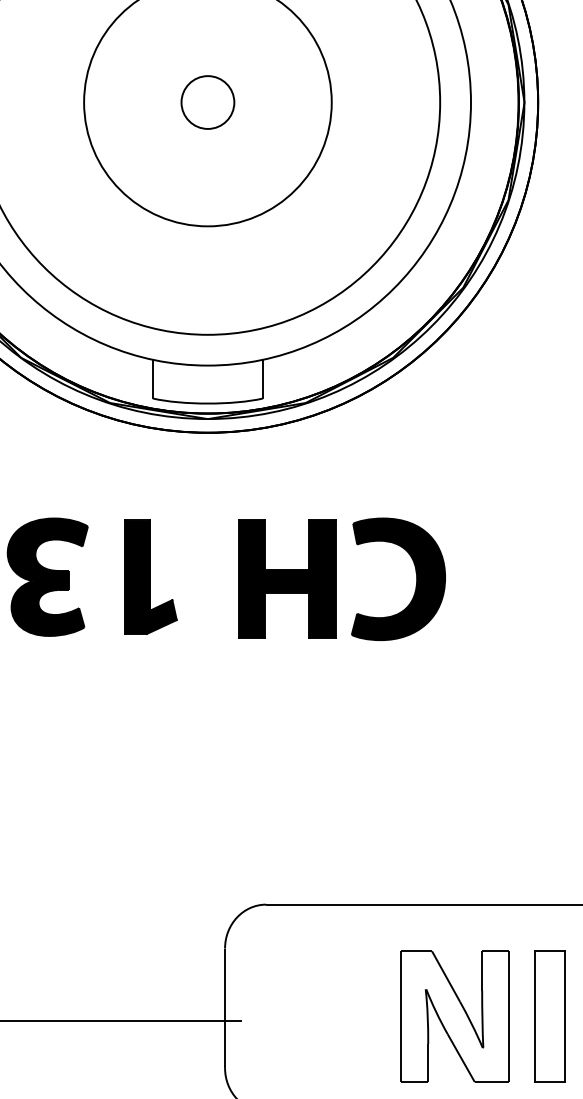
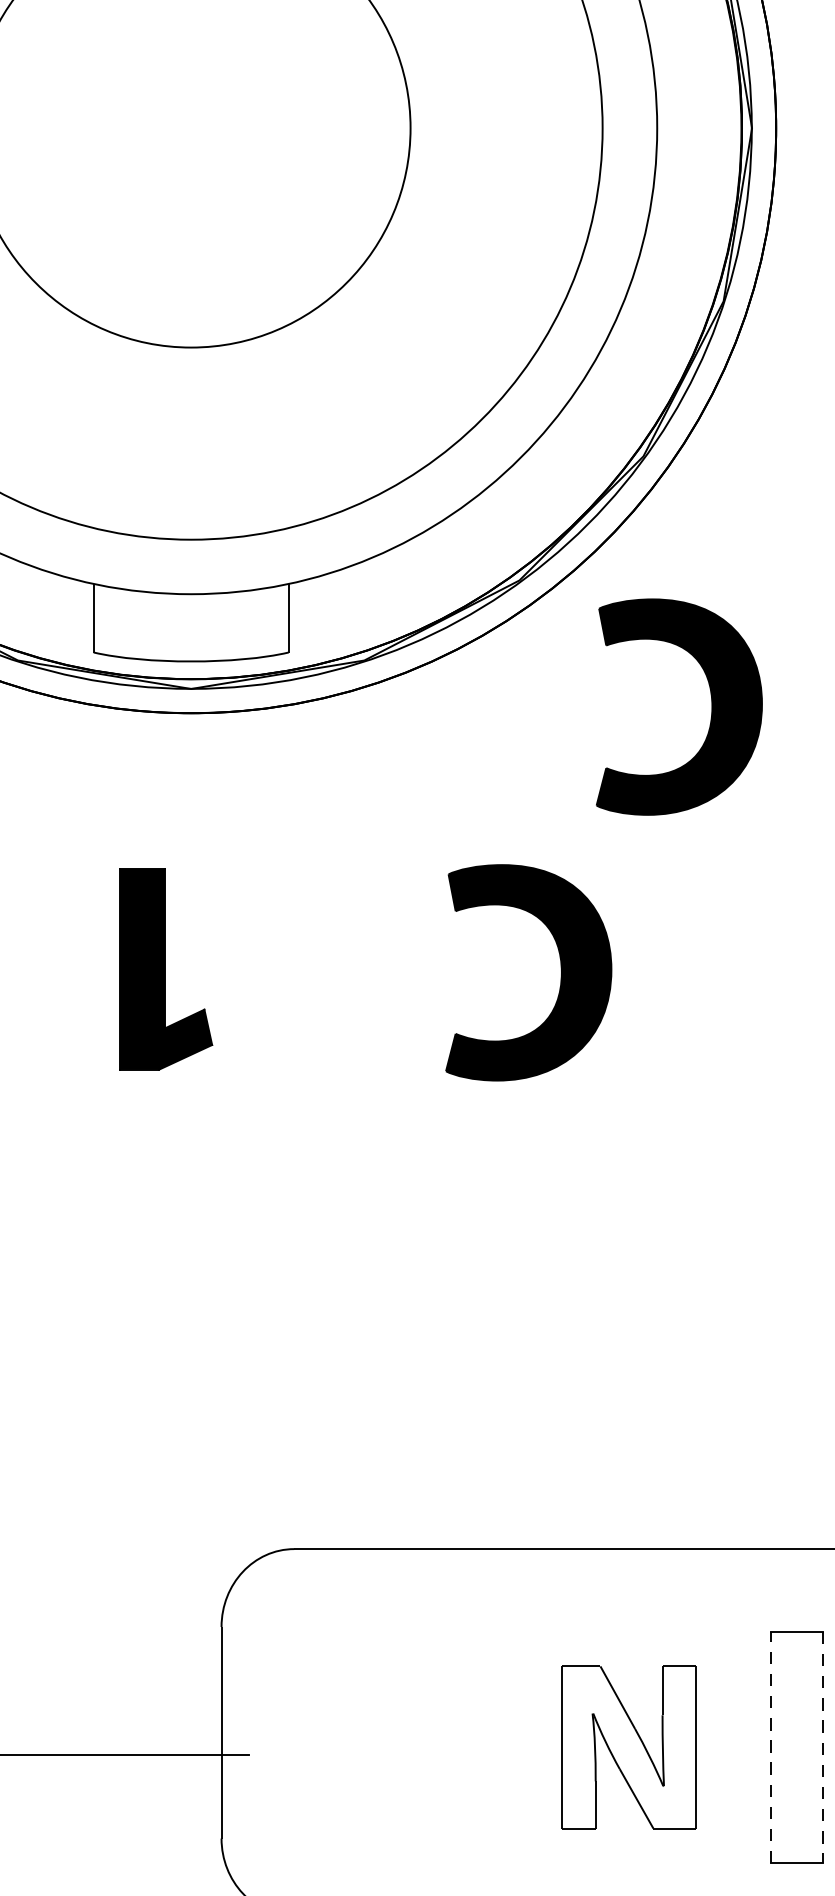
part: (207, 102) -> (190, 128), removed
part: (501, 428) -> (711, 705), added
part: (150, 577) -> (165, 969), moved
part: (287, 578) -> (332, 971), removed
part: (454, 1016) -> (627, 1747), size x0.7
line: (535, 1016) -> (771, 1747), solid -> dashed
line: (564, 1017) -> (822, 1748), solid -> dashed

